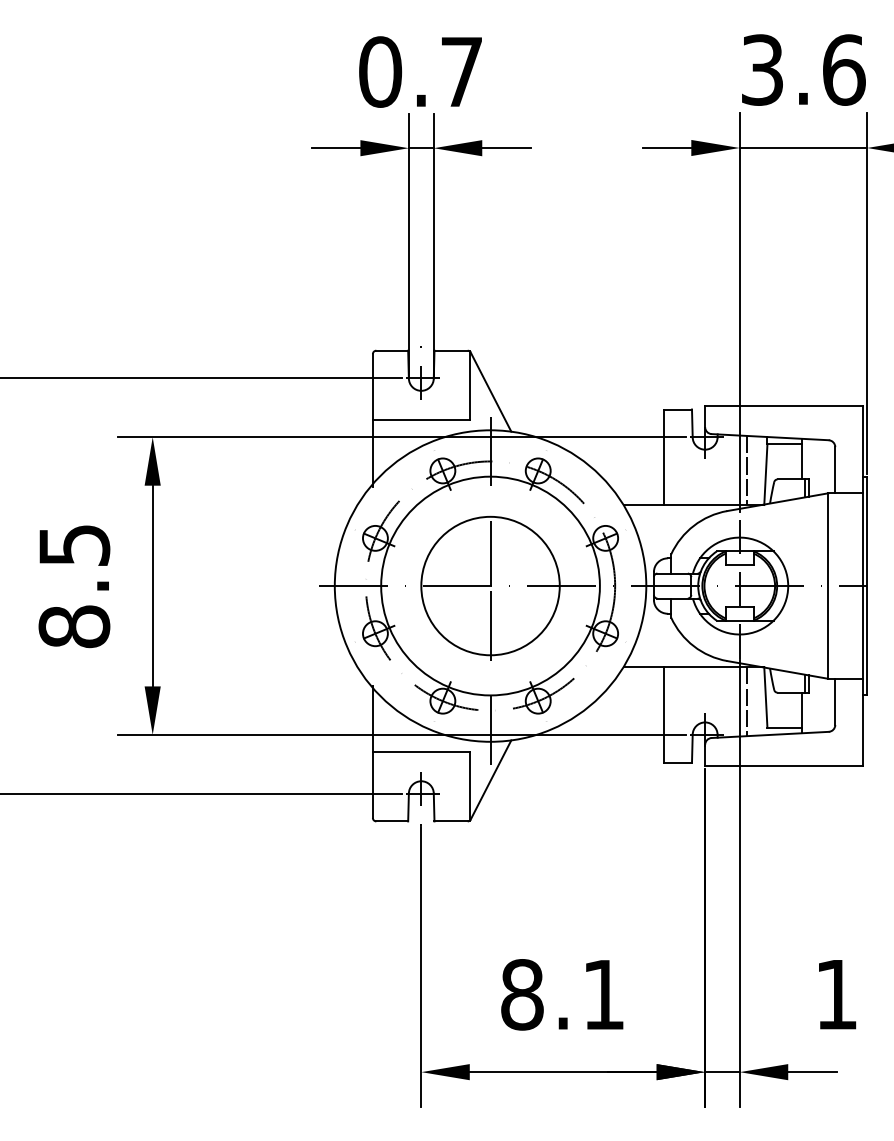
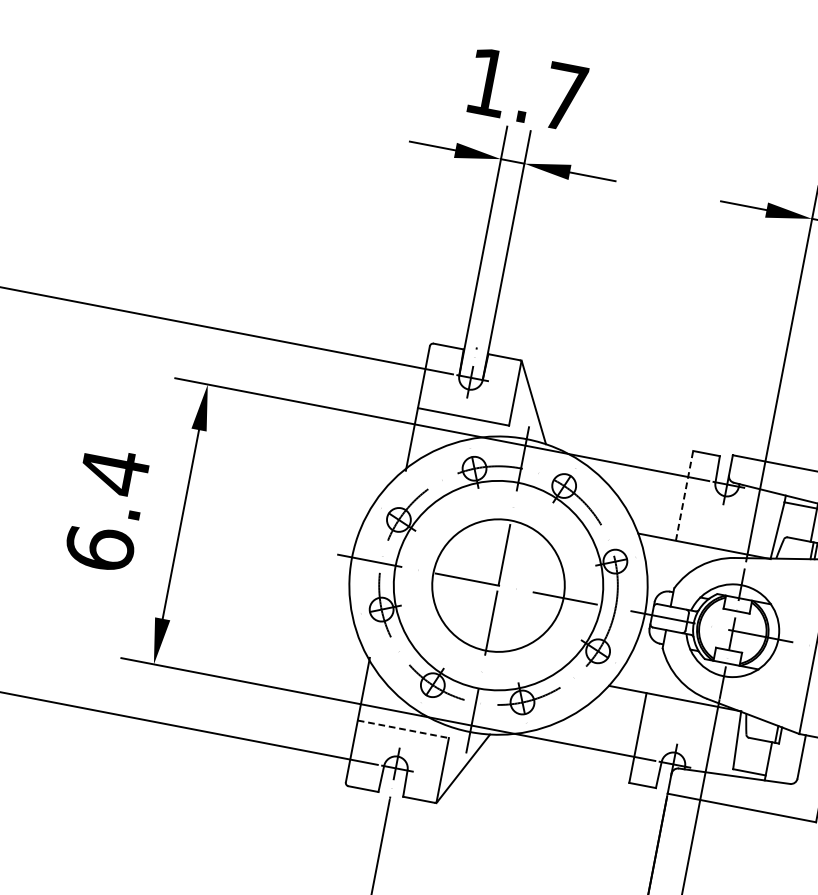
text: (380, 71) -> (488, 81), 0.7 -> 1.7
line: (663, 457) -> (684, 496), solid -> dashed
line: (746, 470) -> (760, 523), removed
text: (74, 585) -> (107, 509), 8.5 -> 6.4
line: (746, 701) -> (718, 740), removed
line: (421, 752) -> (403, 729), solid -> dashed

